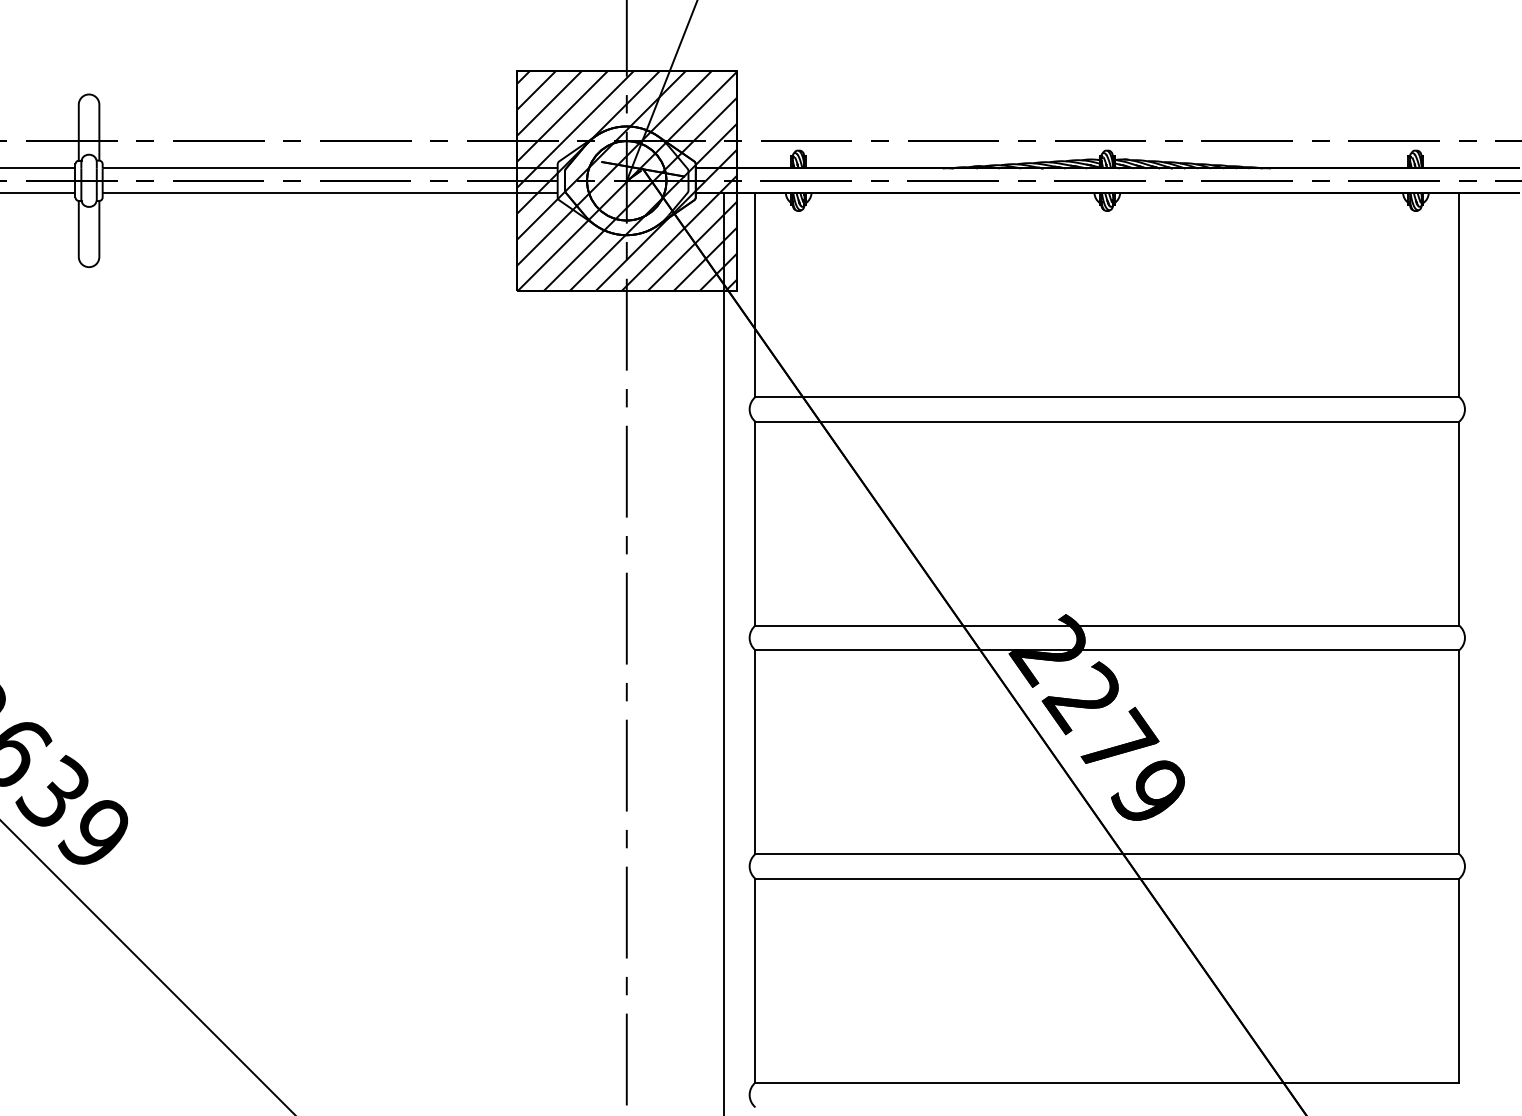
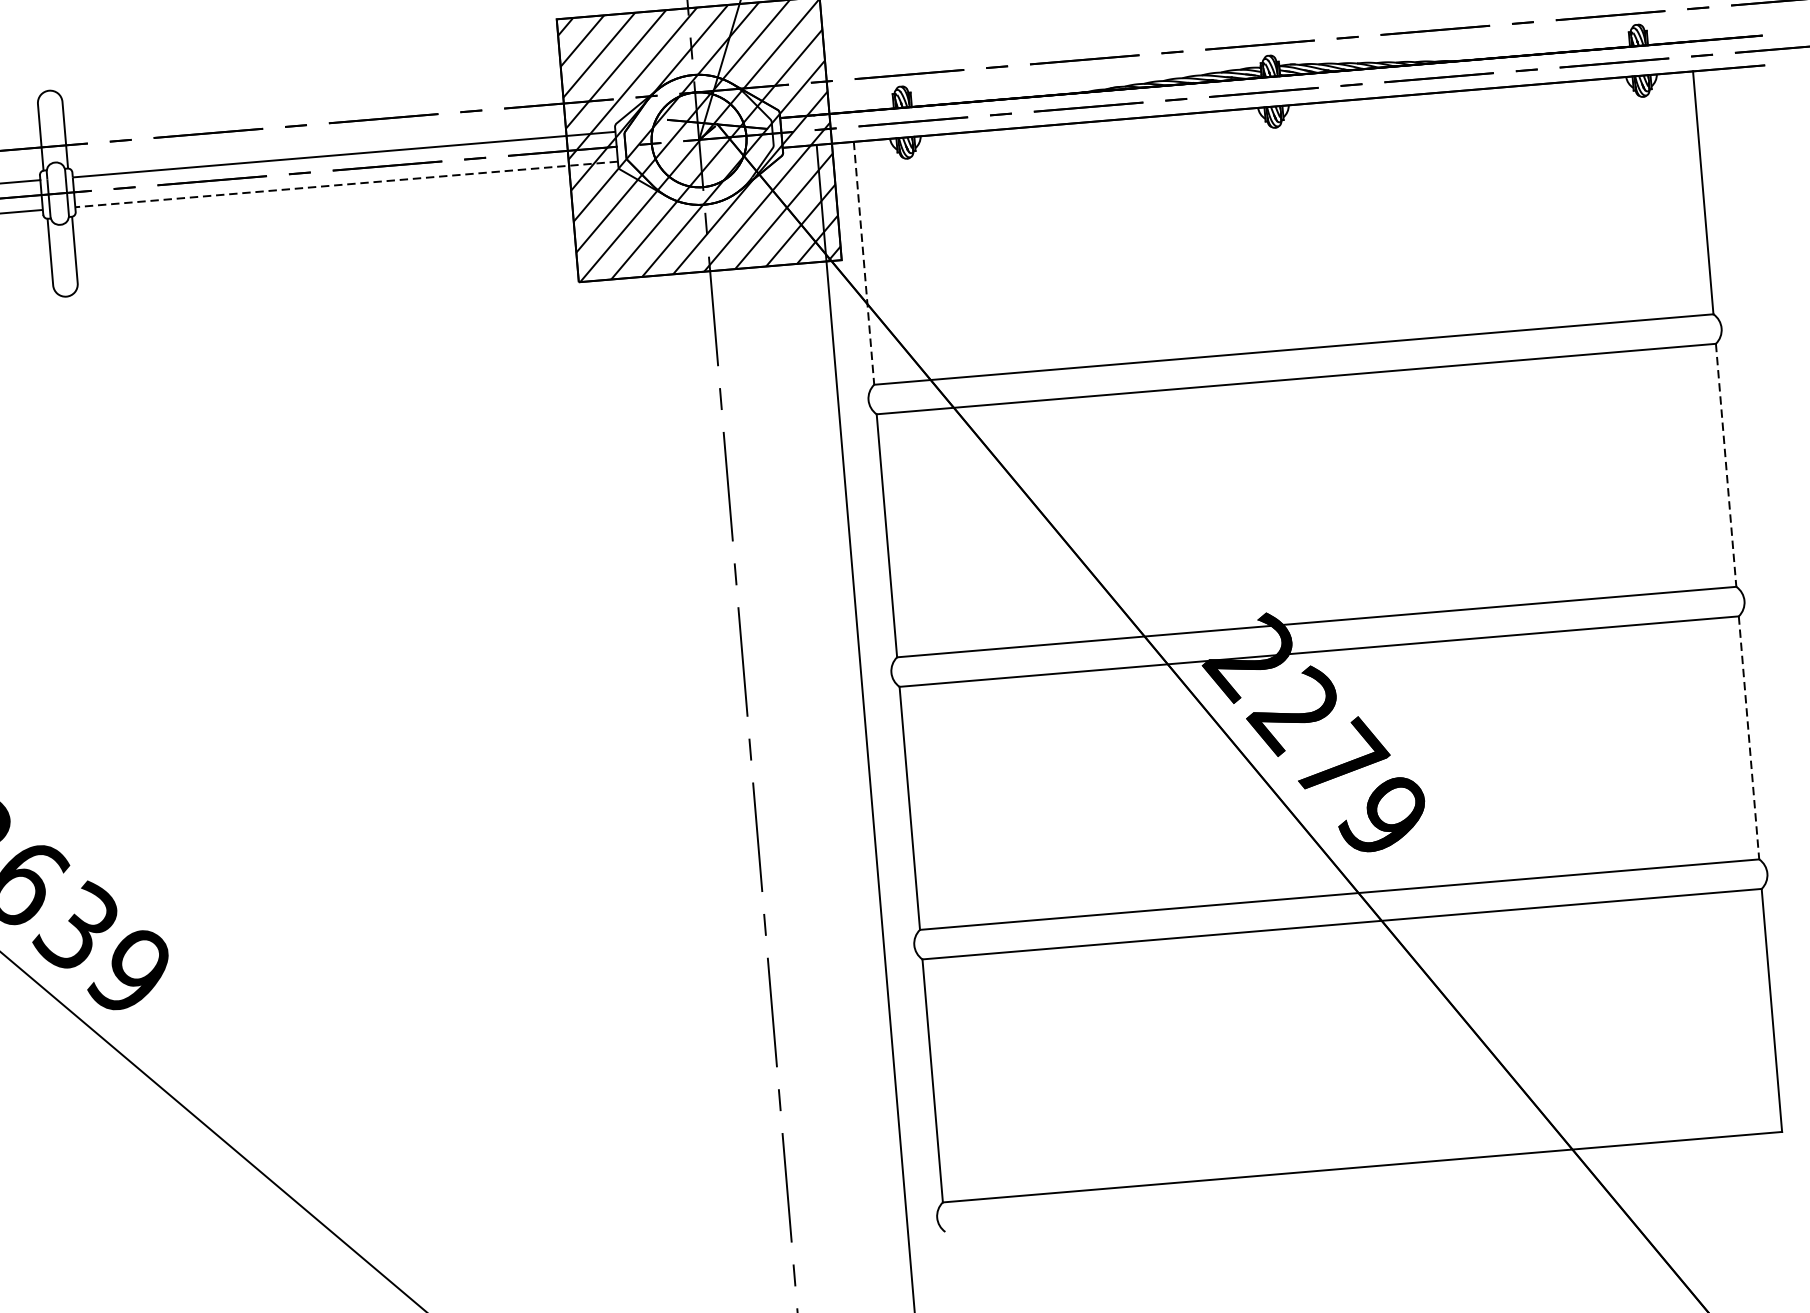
line: (330, 193) -> (347, 184), solid -> dashed
line: (755, 295) -> (864, 263), solid -> dashed
line: (1459, 523) -> (1726, 465), solid -> dashed
line: (1459, 752) -> (1749, 738), solid -> dashed

